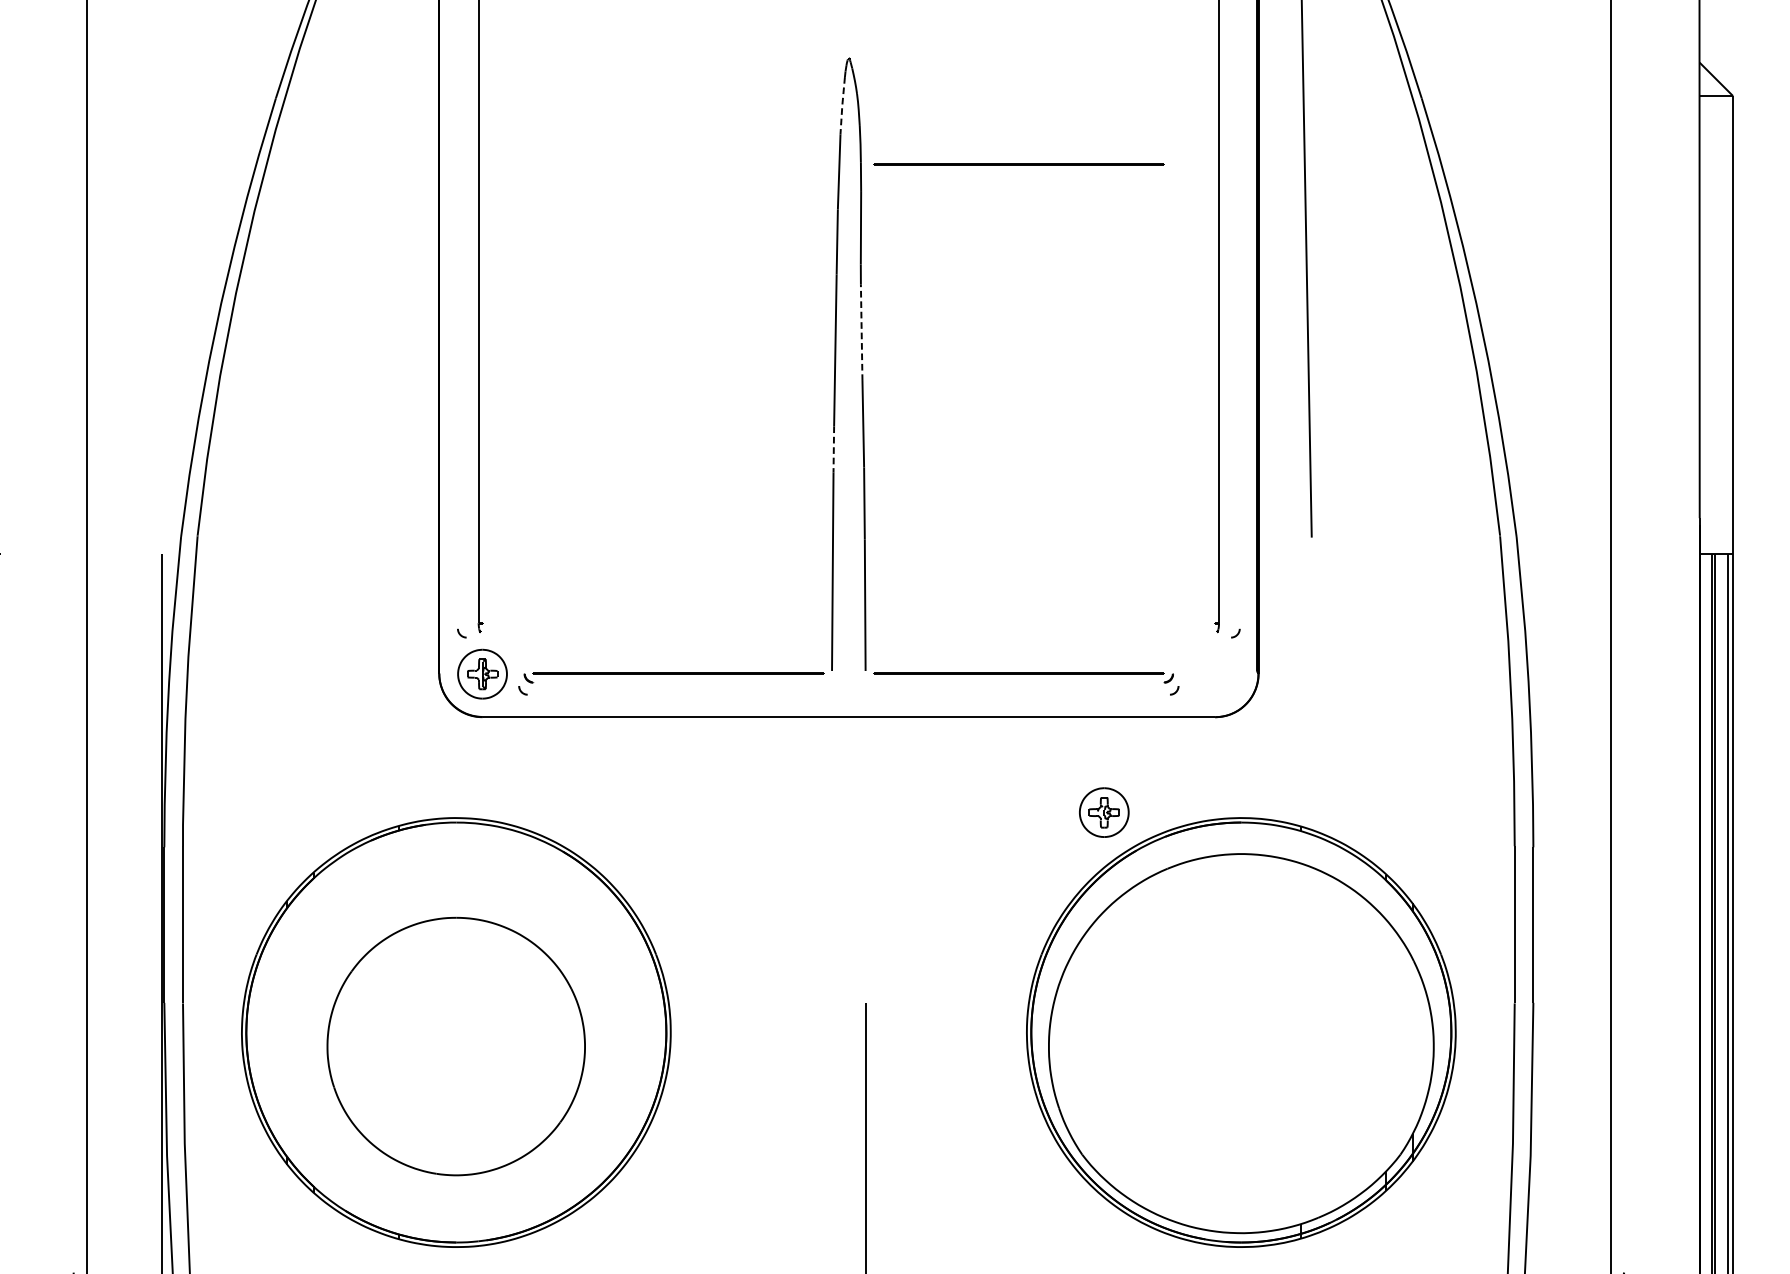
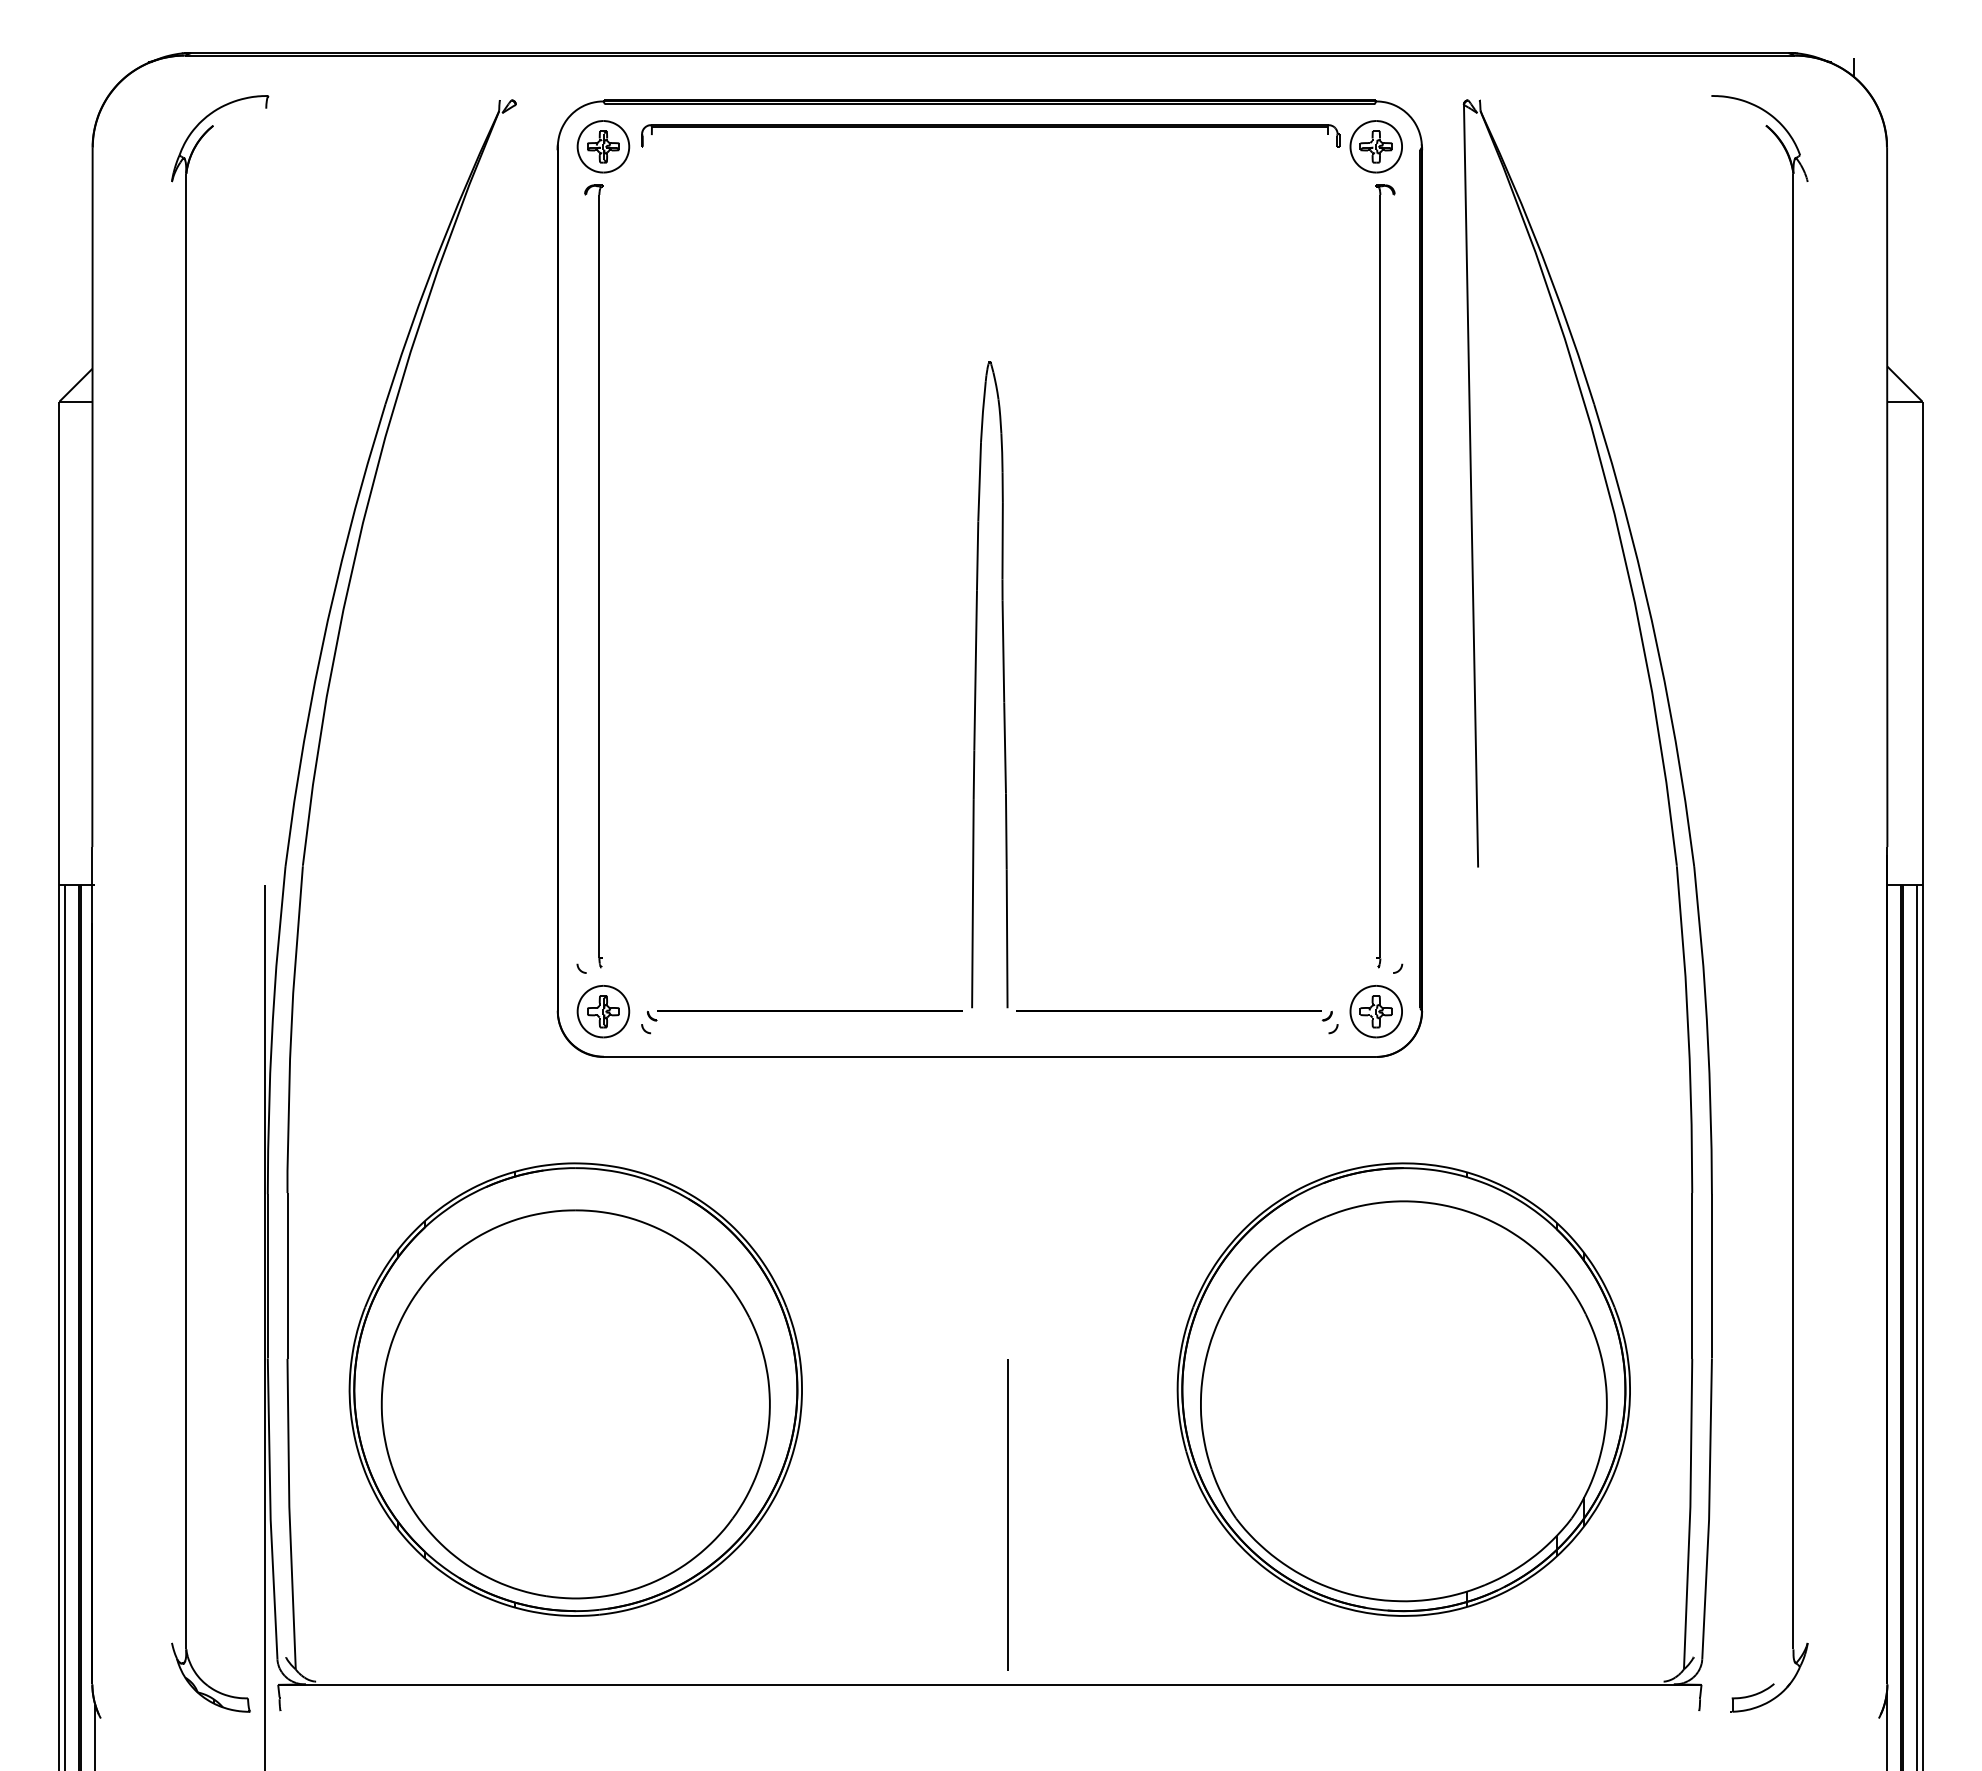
line: (841, 105) -> (982, 411), dashed -> solid
line: (1018, 164) -> (1168, 473), removed
line: (861, 332) -> (1003, 651), dashed -> solid
line: (834, 450) -> (974, 775), dashed -> solid
part: (1103, 812) -> (1375, 1011), moved
part: (456, 1046) -> (575, 1404), size x1.43

